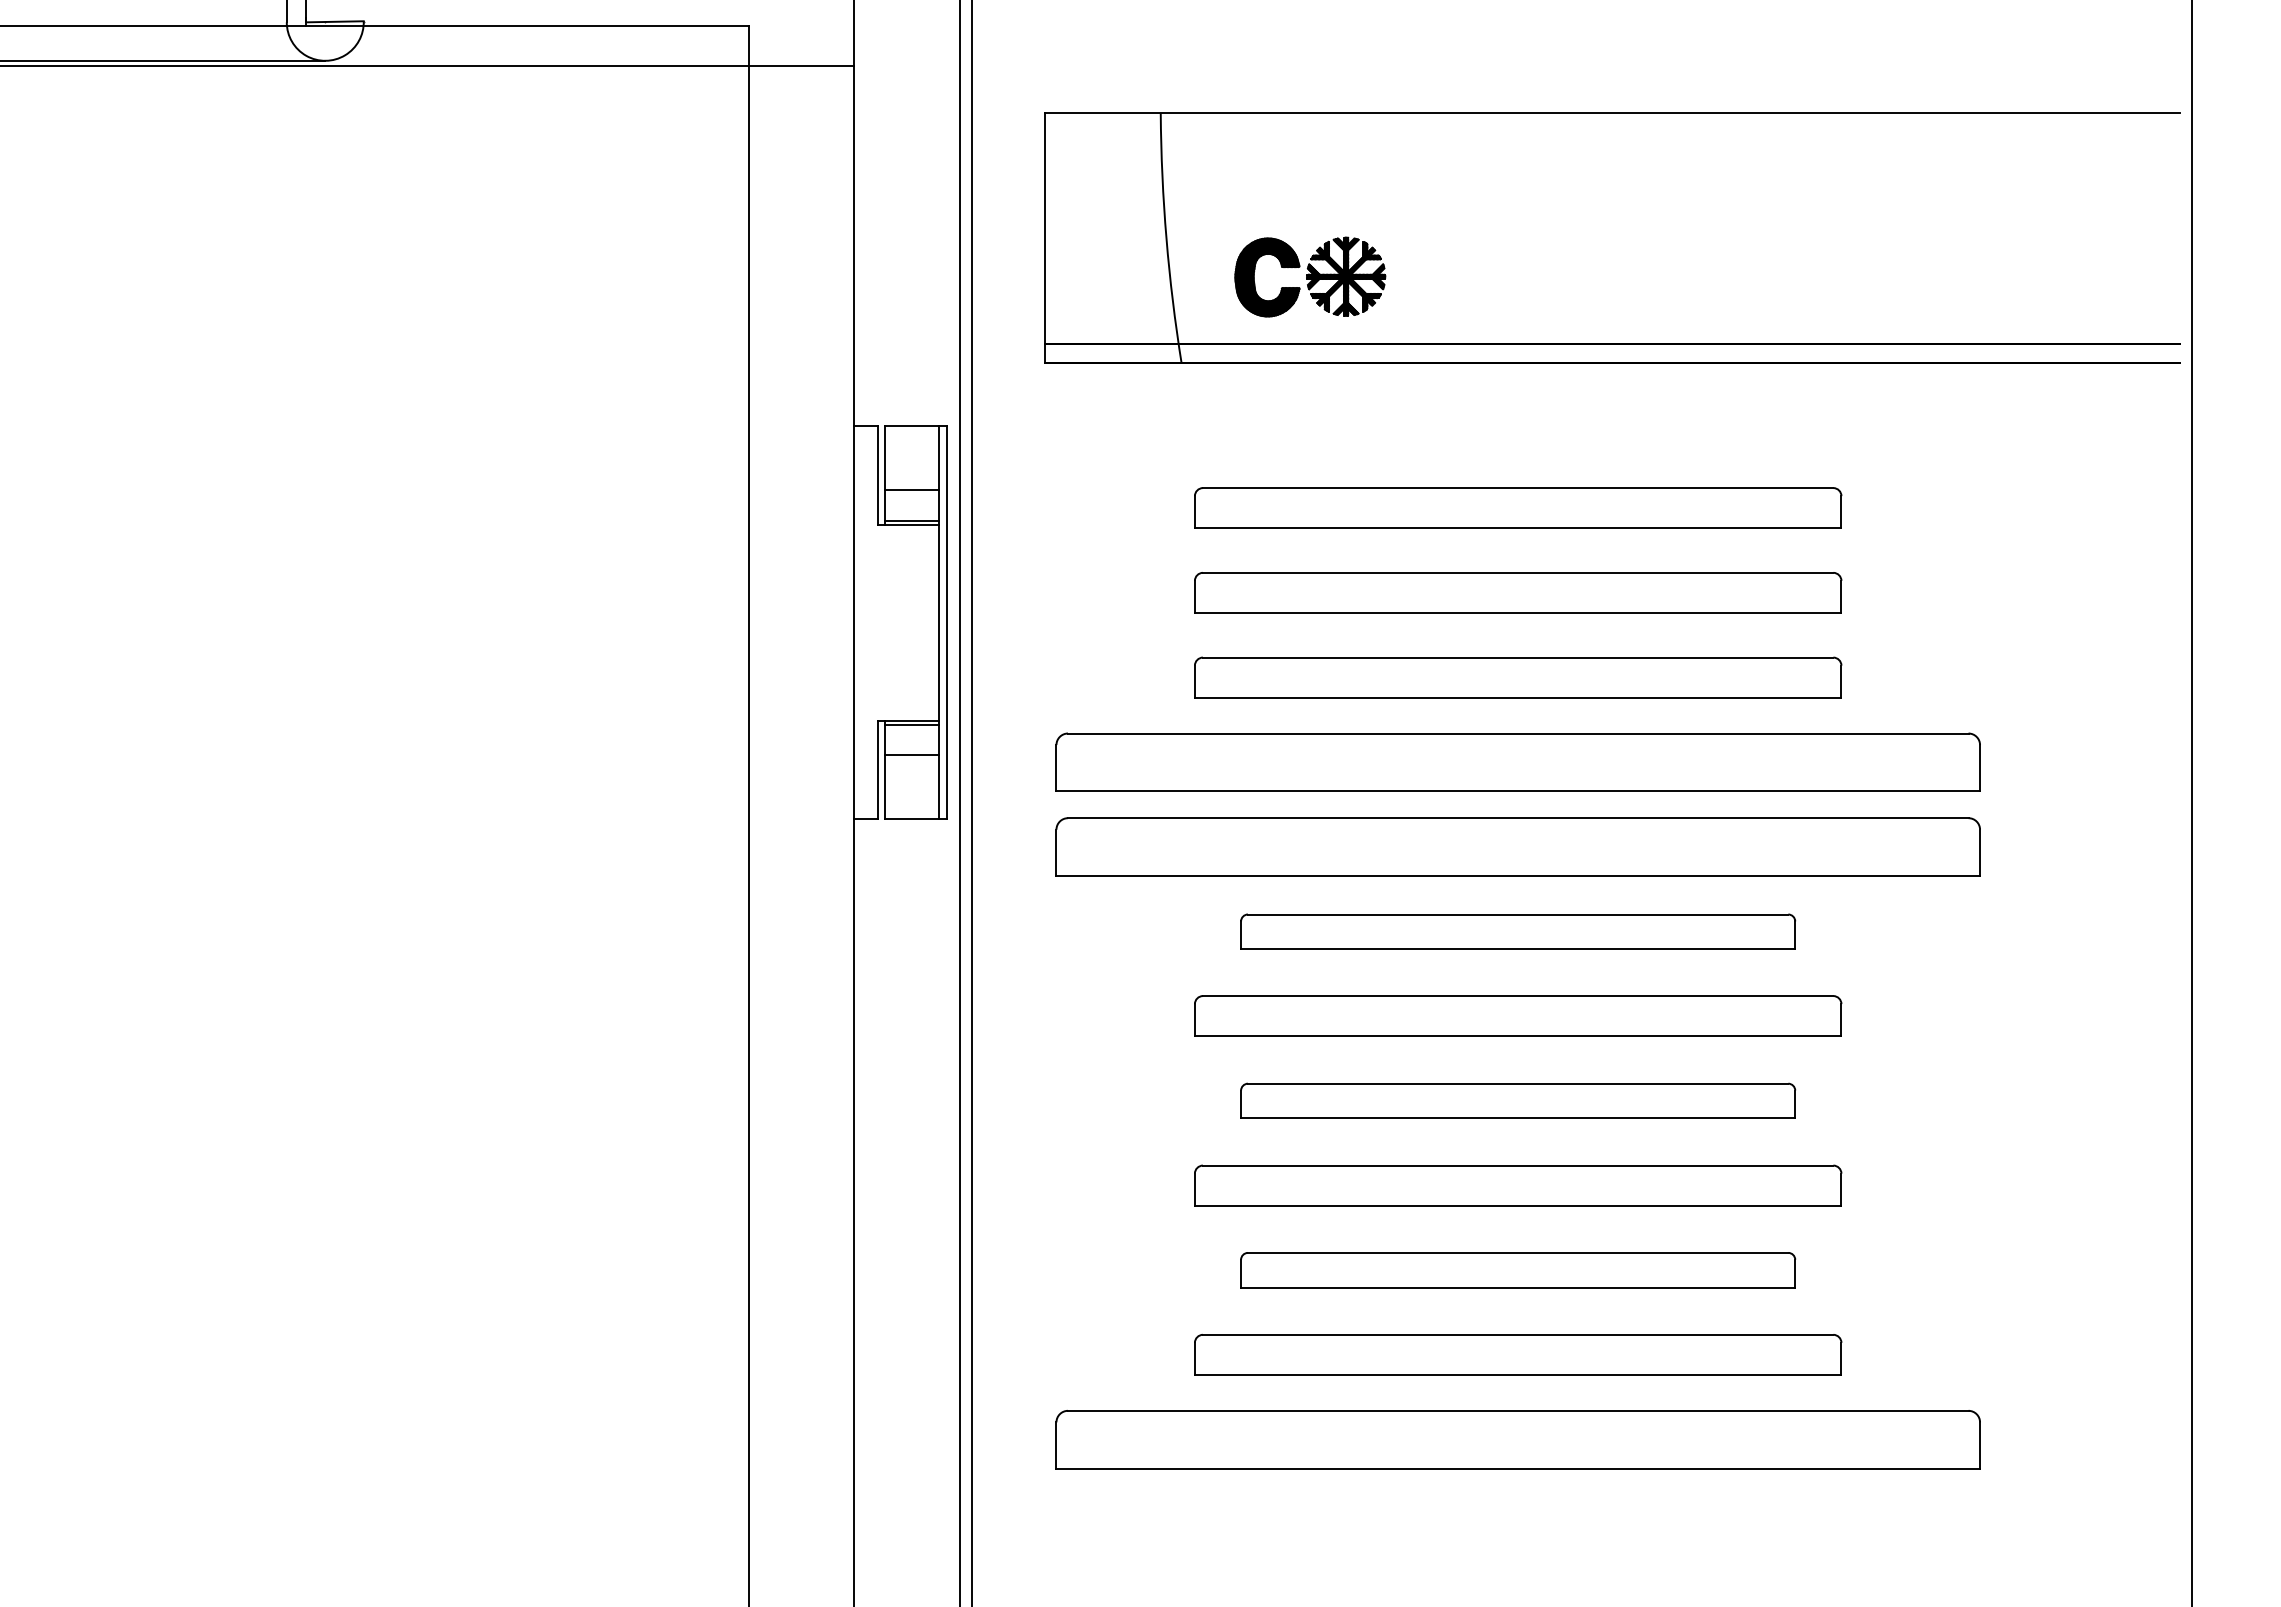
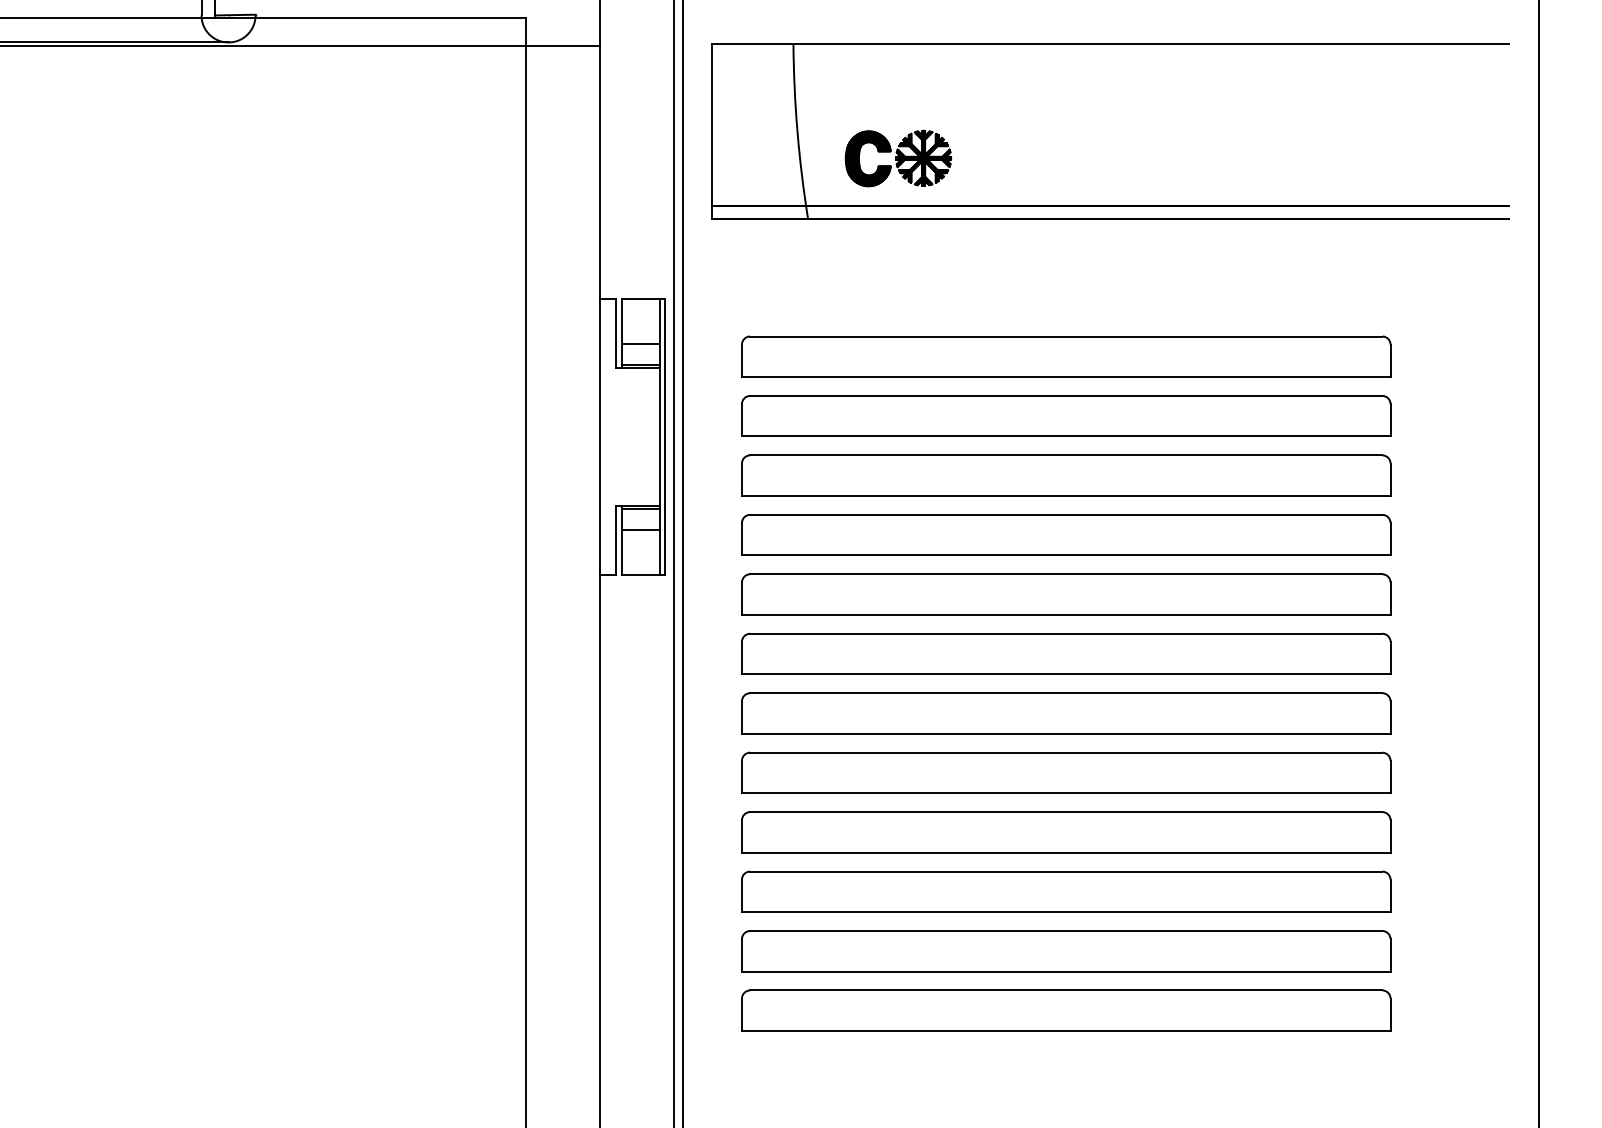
part: (1612, 343) -> (1110, 205), moved
part: (1517, 507) -> (1065, 356), size x1.43
part: (1517, 592) -> (1065, 415), size x1.43
part: (1517, 677) -> (1065, 475), size x1.43
part: (1517, 931) -> (1065, 653), size x1.67
part: (1517, 1015) -> (1065, 712), size x1.43
part: (1517, 1100) -> (1065, 772), size x1.67
part: (1517, 1185) -> (1065, 832), size x1.43
part: (1517, 1269) -> (1065, 891), size x1.67
part: (1517, 1354) -> (1065, 950), size x1.43

